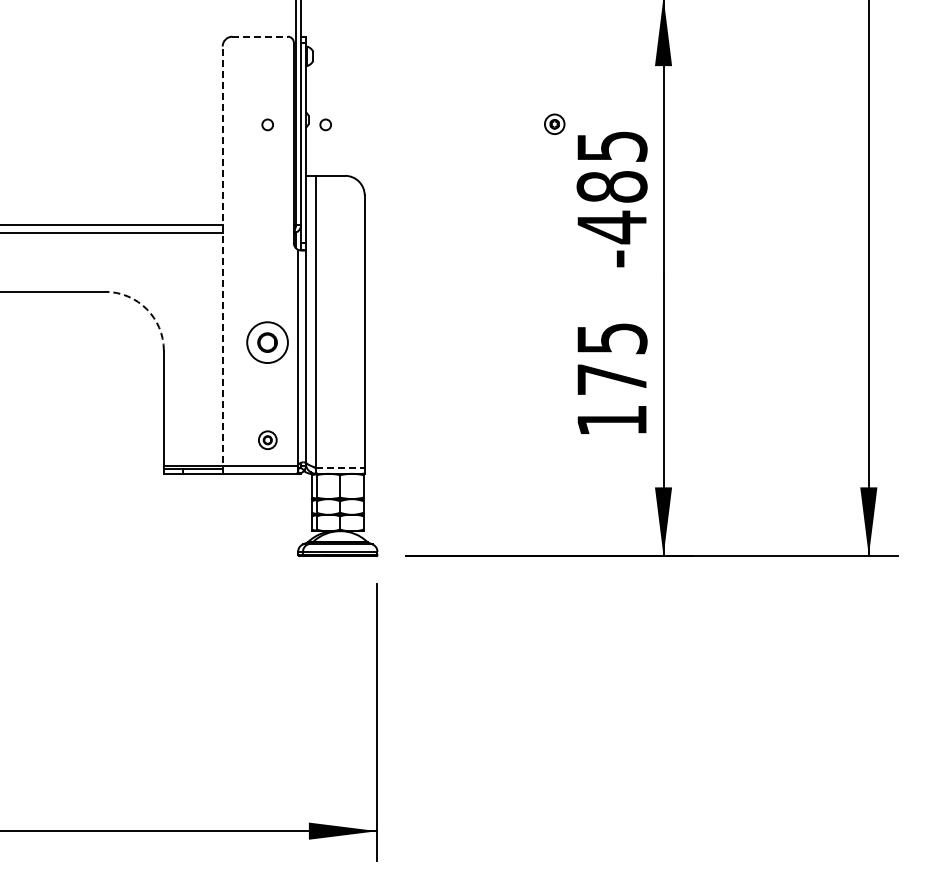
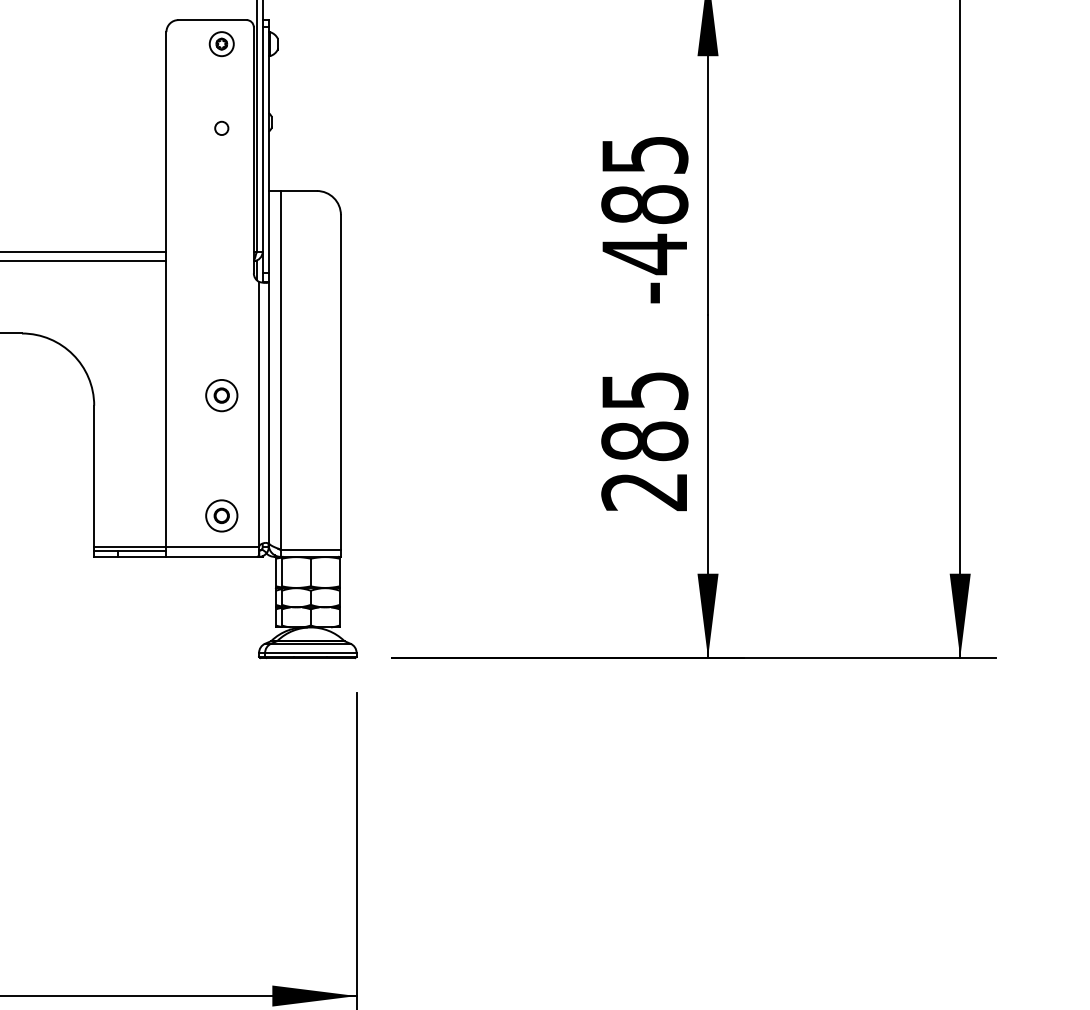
line: (260, 36) -> (212, 19), dashed -> solid
part: (554, 123) -> (221, 43), moved
circle: (325, 124) -> (292, 127), removed
line: (222, 260) -> (166, 294), dashed -> solid
arc: (146, 309) -> (72, 355), dashed -> solid
part: (267, 341) -> (221, 394), size x0.62
text: (611, 399) -> (644, 465), 175 -> 285
part: (267, 439) -> (221, 514), size x1.43
line: (340, 467) -> (311, 549), dashed -> solid

